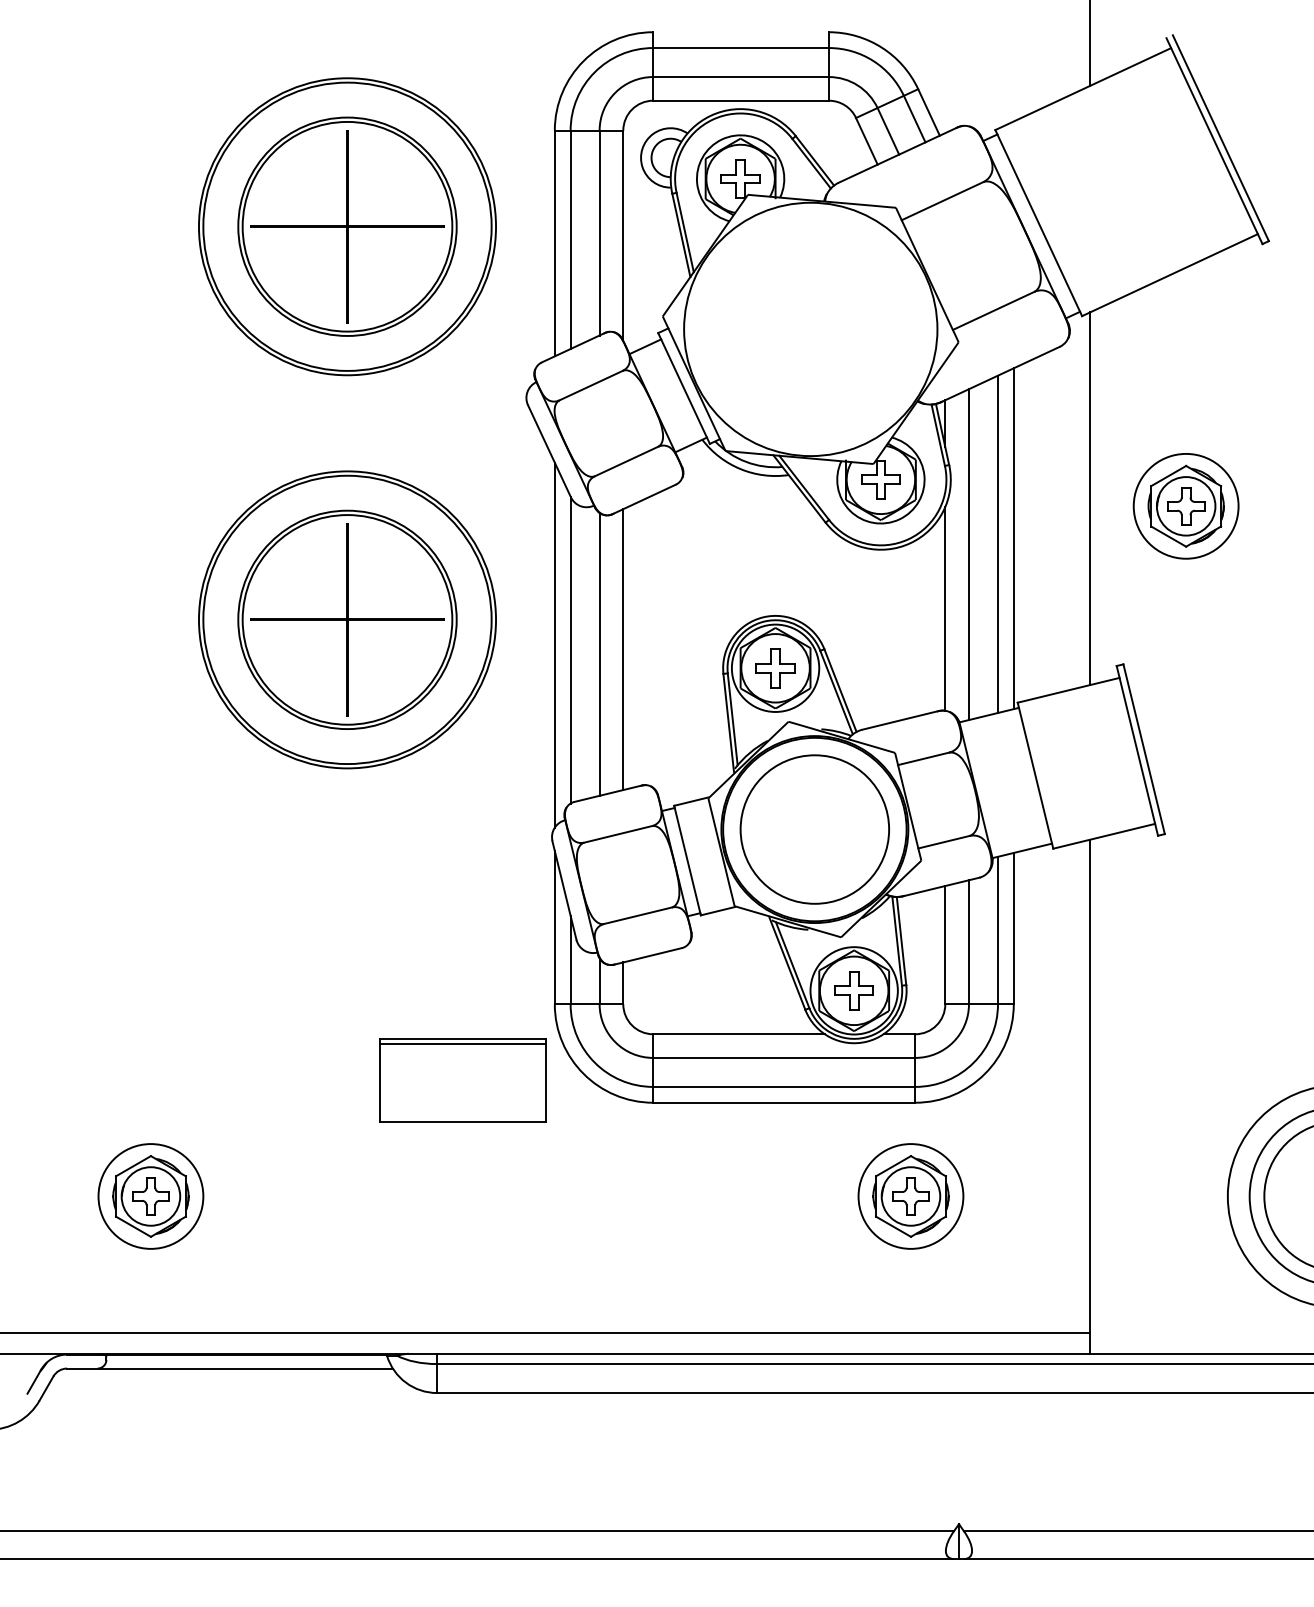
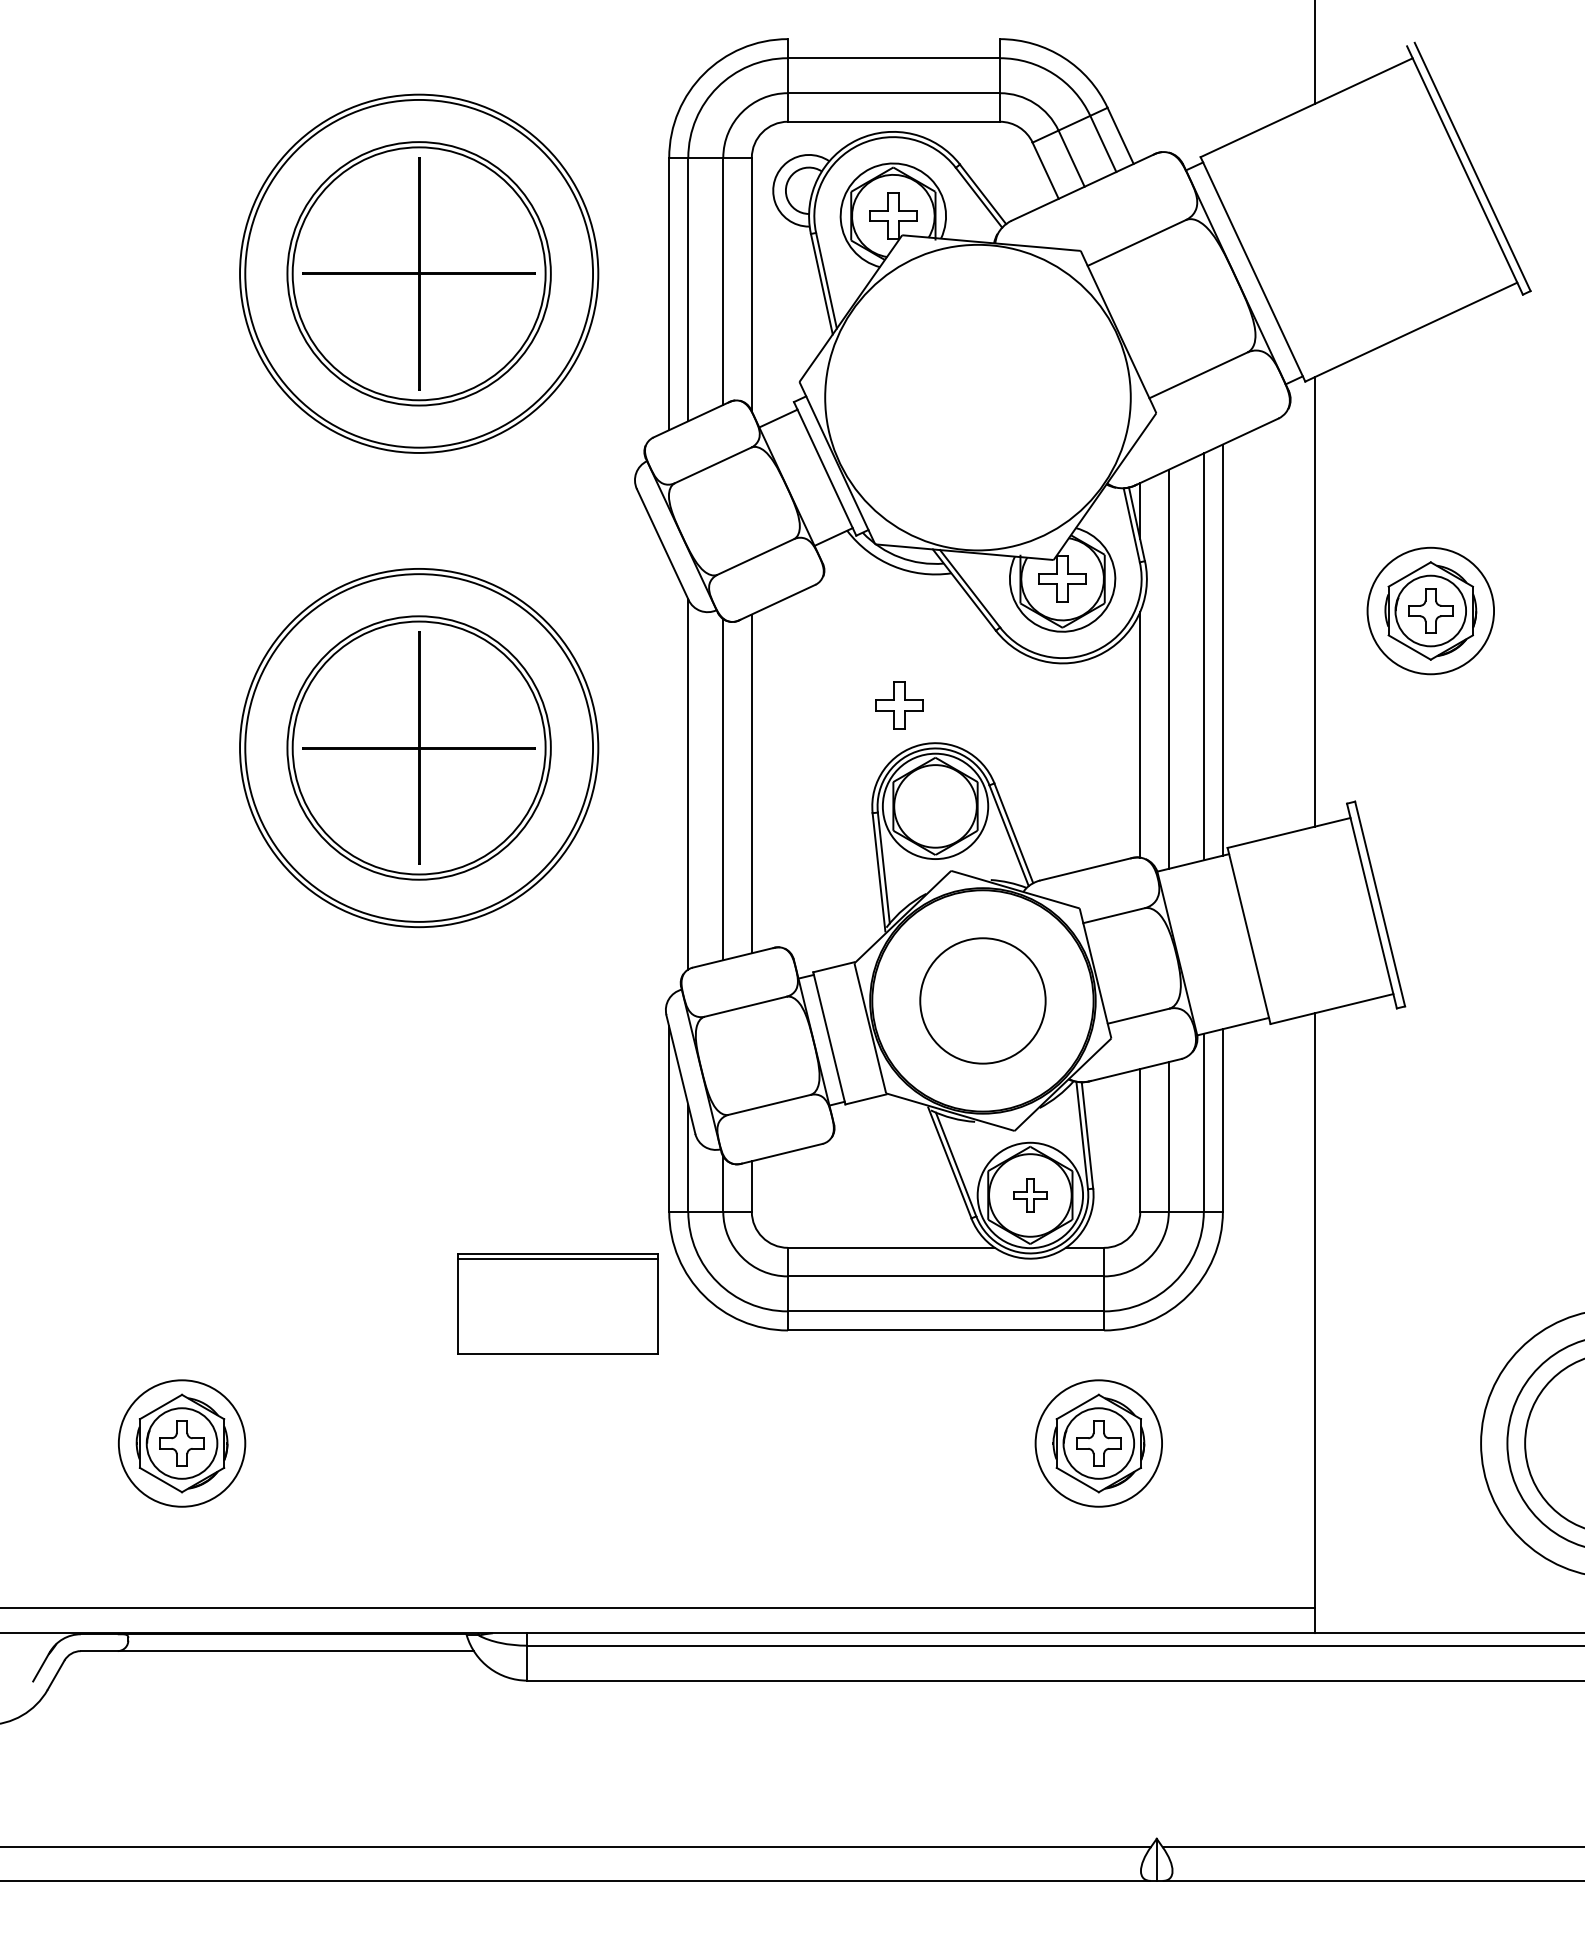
line: (555, 645) -> (669, 778), removed
part: (775, 668) -> (899, 705), moved
circle: (814, 829) -> (982, 1000), size x0.7
part: (854, 990) -> (1030, 1195), size x0.7

